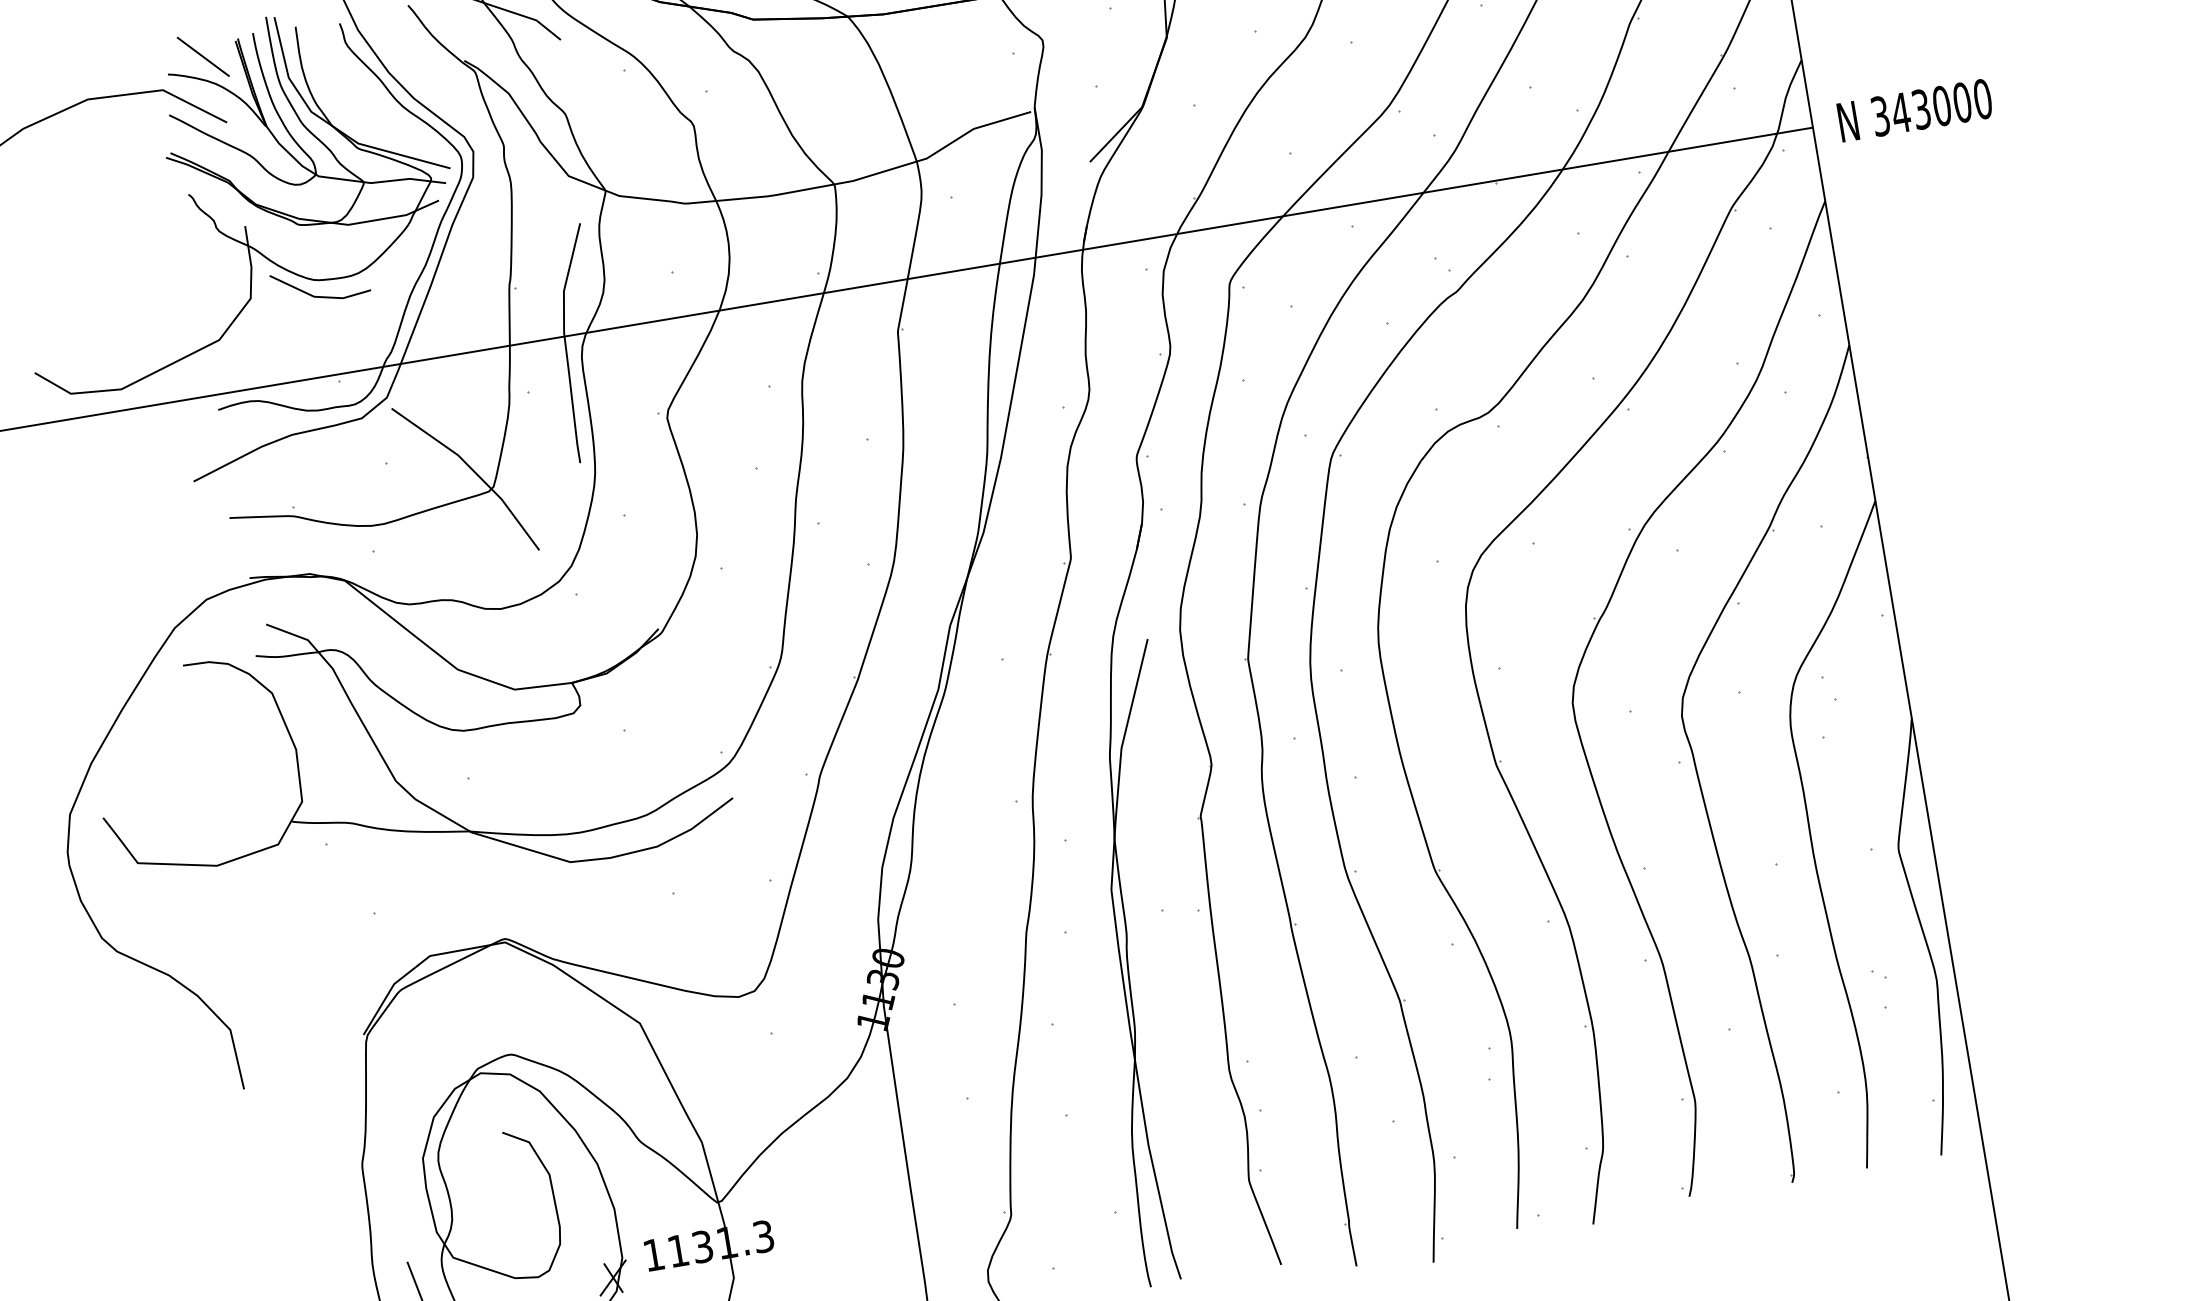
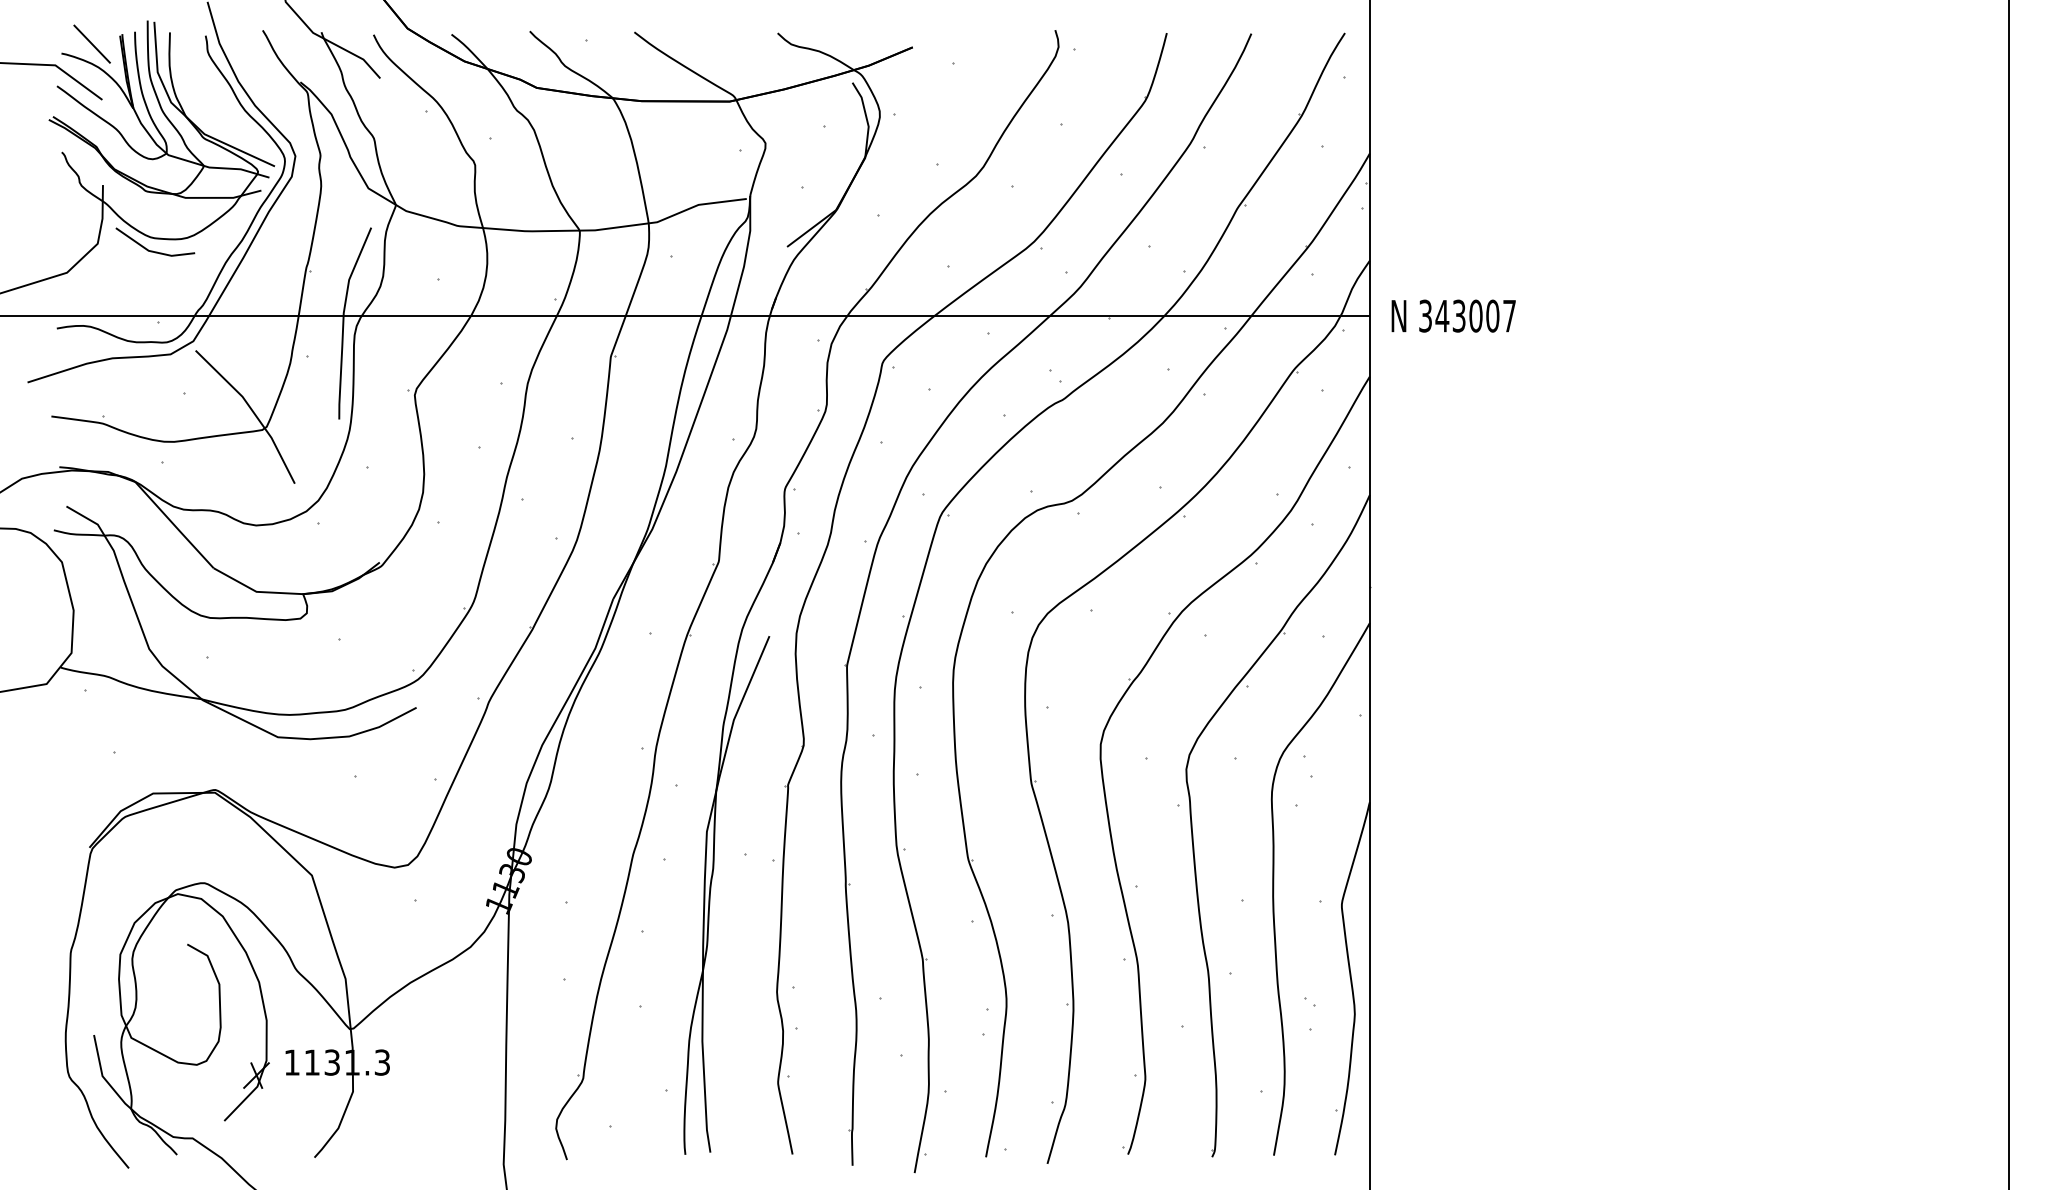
text: (1982, 98) -> (1509, 315), 343000 -> 343007

